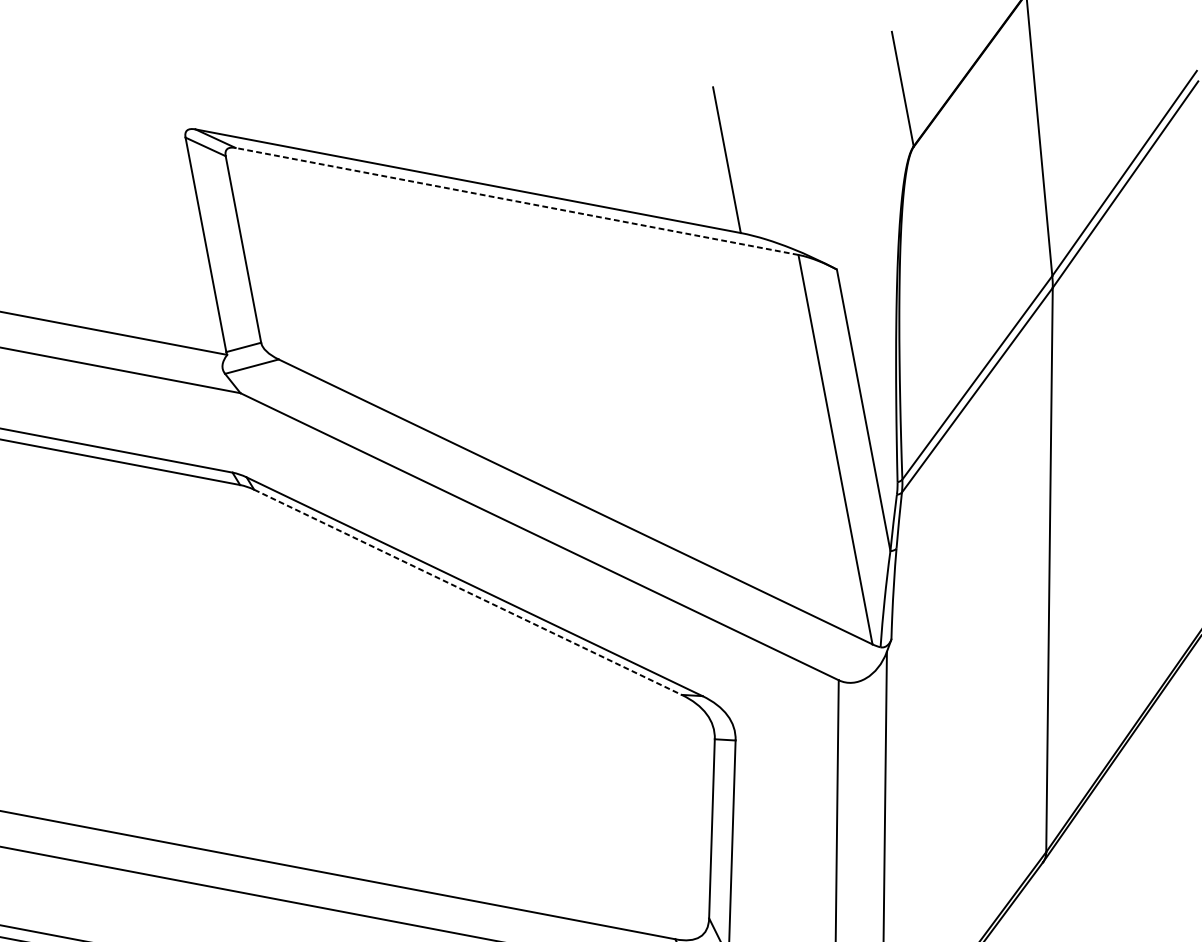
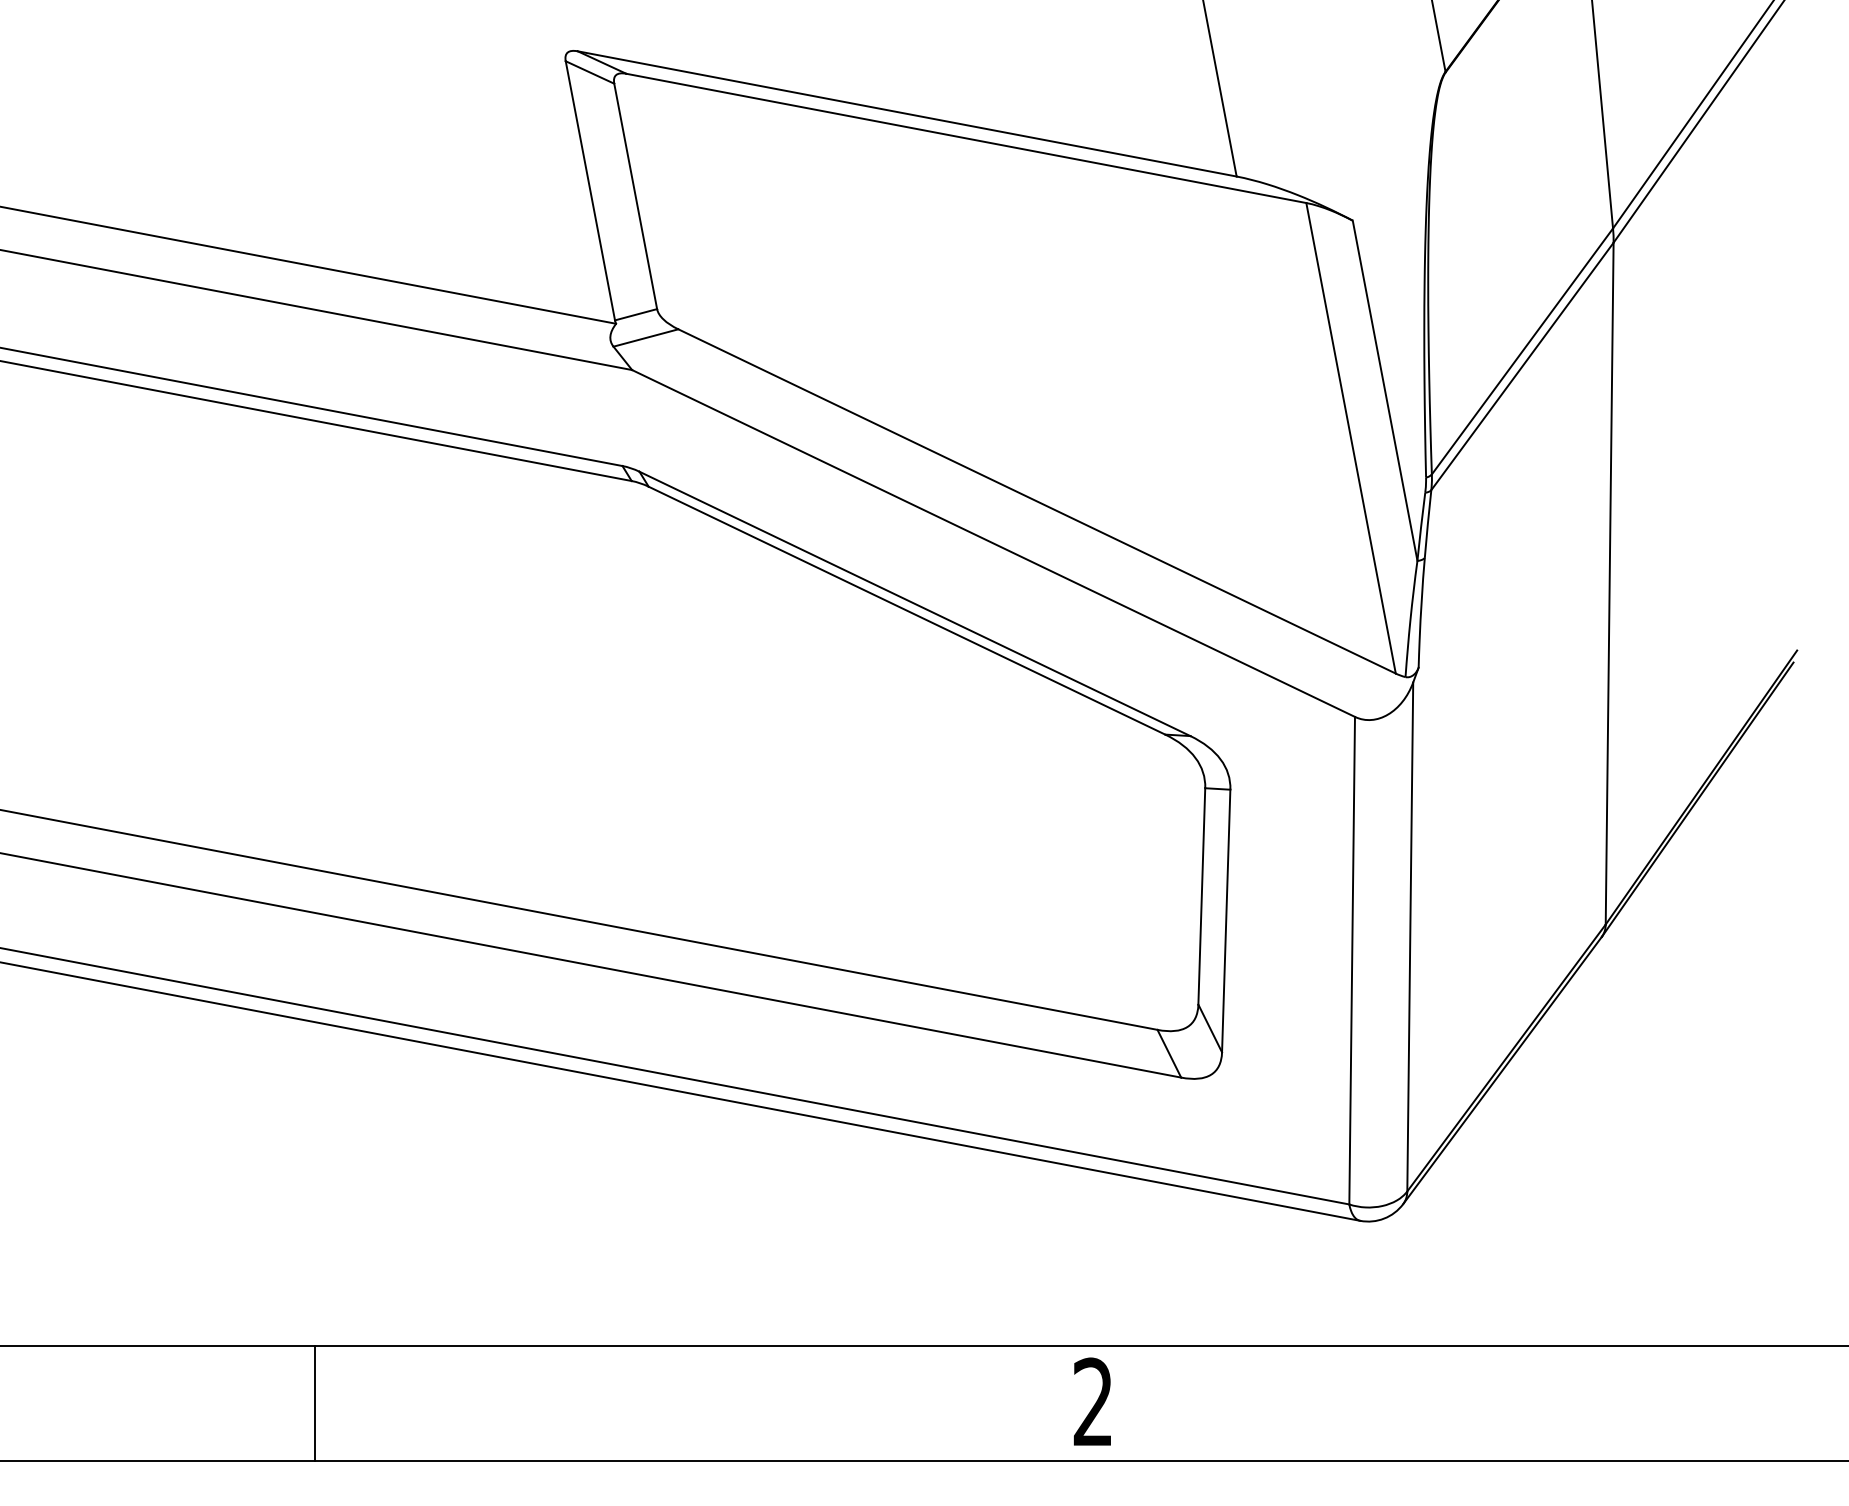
line: (516, 201) -> (965, 138), dashed -> solid
line: (468, 592) -> (907, 610), dashed -> solid

